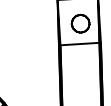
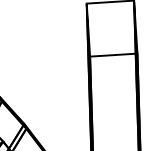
part: (80, 23) -> (113, 31), removed

